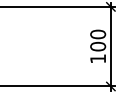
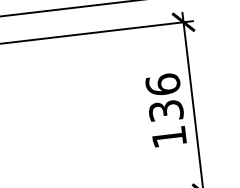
text: (98, 40) -> (165, 97), 100 -> 136

